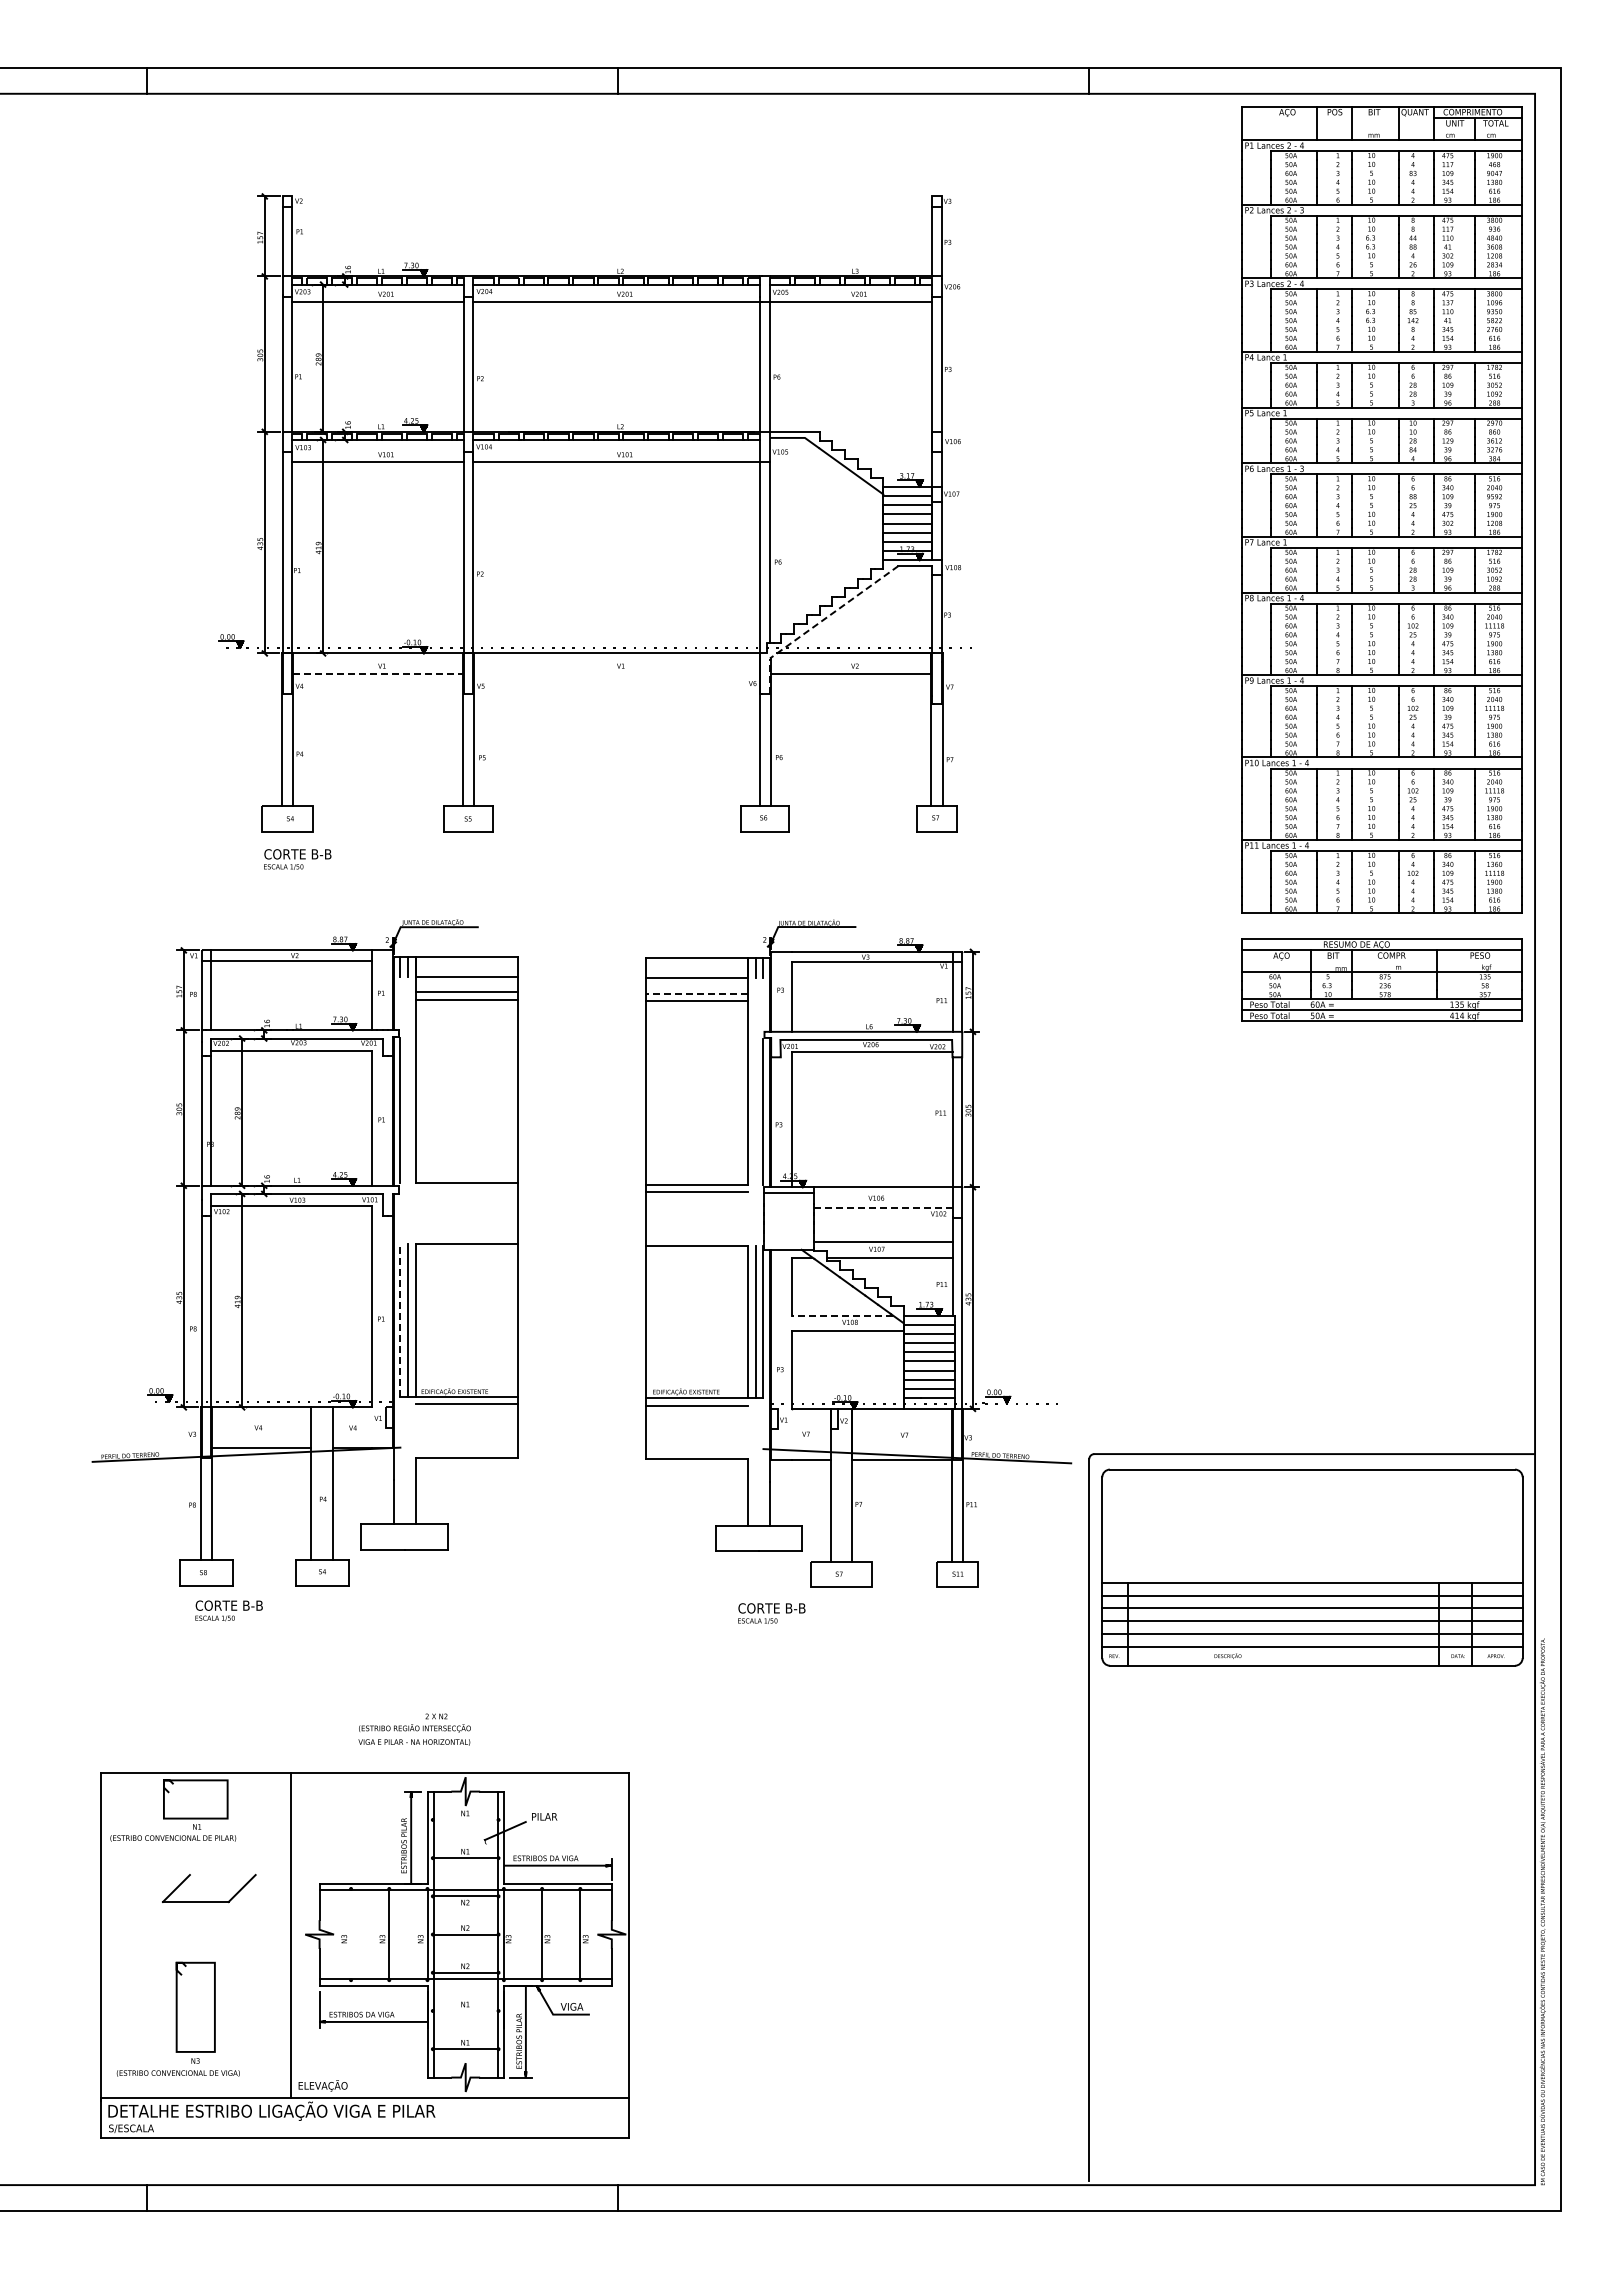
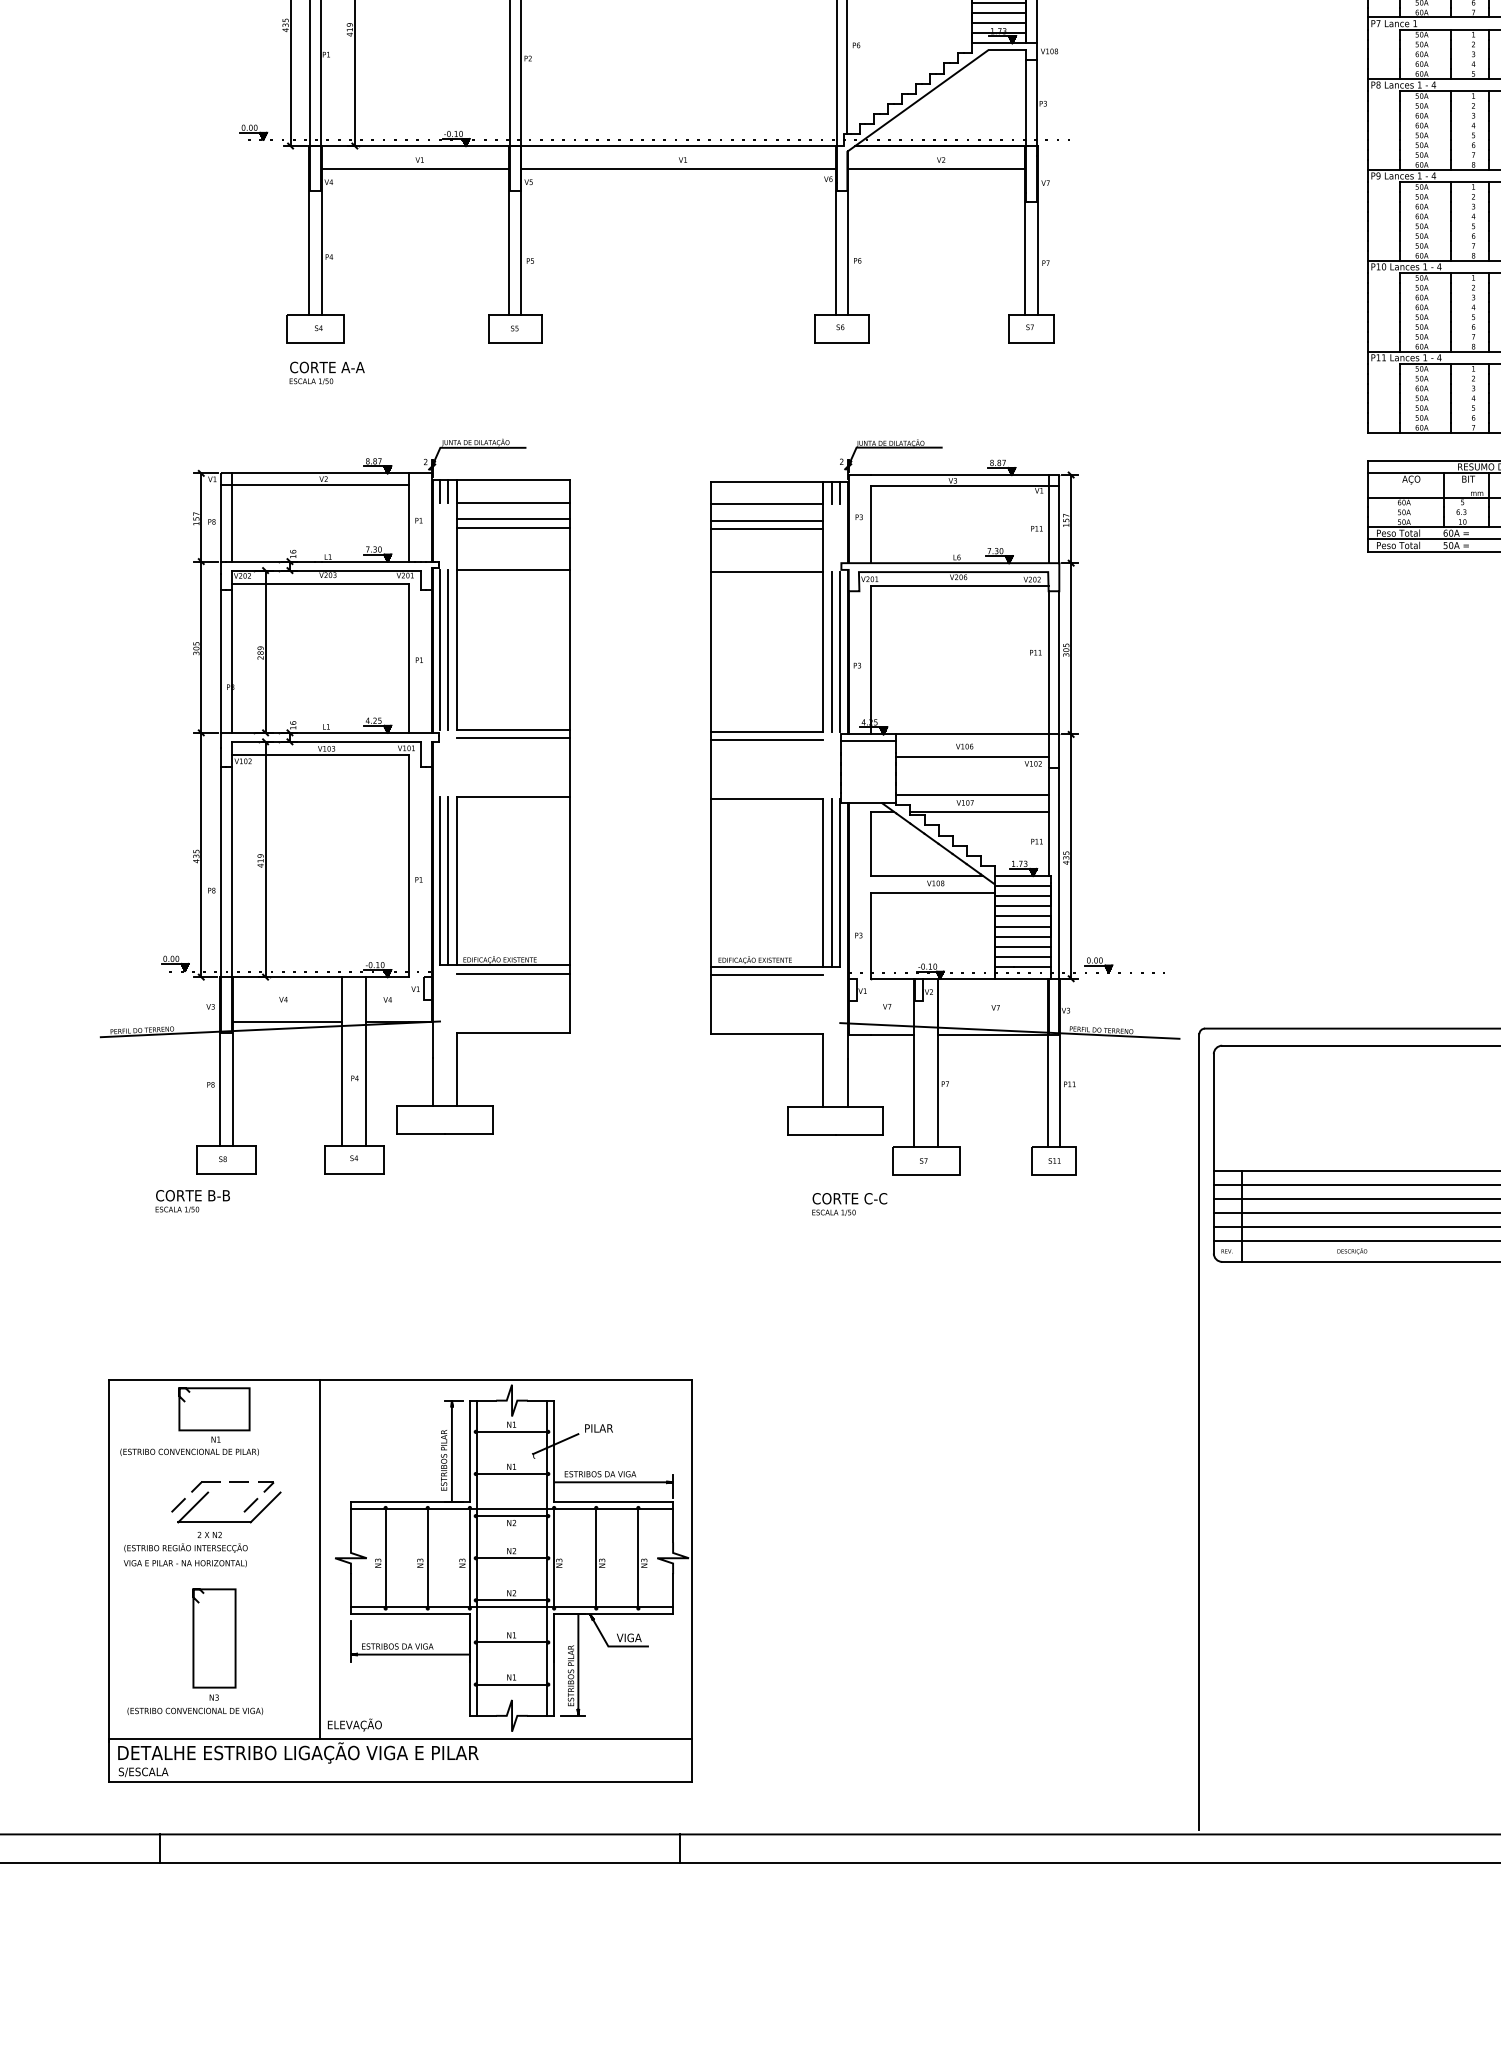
line: (819, 622) -> (902, 111), dashed -> solid
line: (378, 673) -> (415, 168), dashed -> solid
line: (616, 673) -> (678, 168), added
text: (321, 854) -> (353, 367), CORTE B-B -> CORTE A-A
line: (696, 993) -> (766, 520), dashed -> solid
line: (466, 1038) -> (512, 570), added
line: (696, 1039) -> (766, 571), added
line: (408, 1110) -> (448, 649), added
line: (755, 1111) -> (831, 650), added
line: (466, 1190) -> (512, 738), added
line: (883, 1207) -> (972, 756), dashed -> solid
line: (842, 1315) -> (927, 875), dashed -> solid
line: (400, 1320) -> (440, 881), dashed -> solid
text: (795, 1608) -> (875, 1198), CORTE B-B -> CORTE C-C
text: (228, 1610) -> (192, 1201), moved
text: (414, 1729) -> (185, 1549), moved
line: (465, 1819) -> (511, 1431), added
part: (201, 1866) -> (220, 1483), added
line: (351, 1934) -> (386, 1558), added
line: (465, 2010) -> (511, 1641), added

